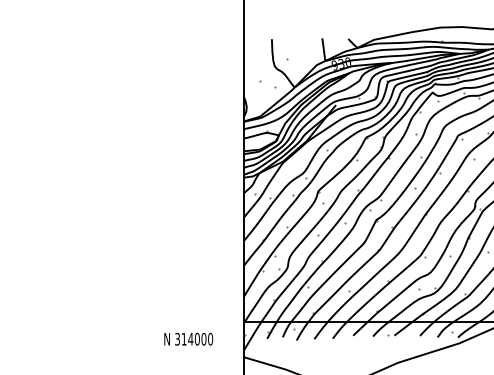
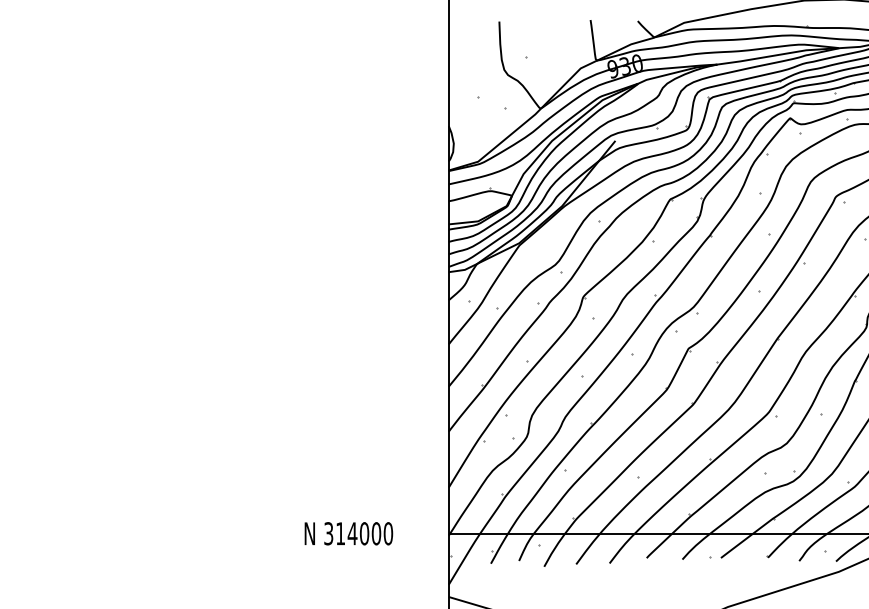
text: (188, 338) -> (348, 532), moved

